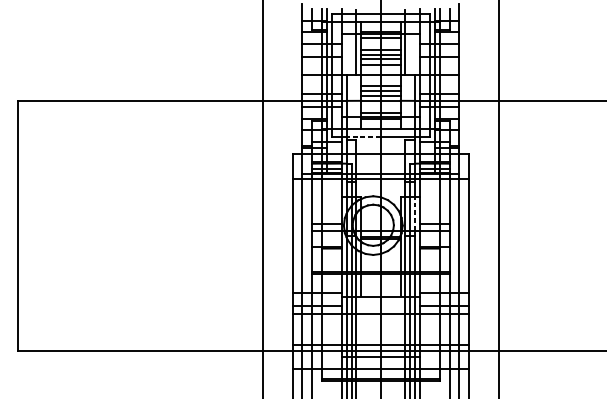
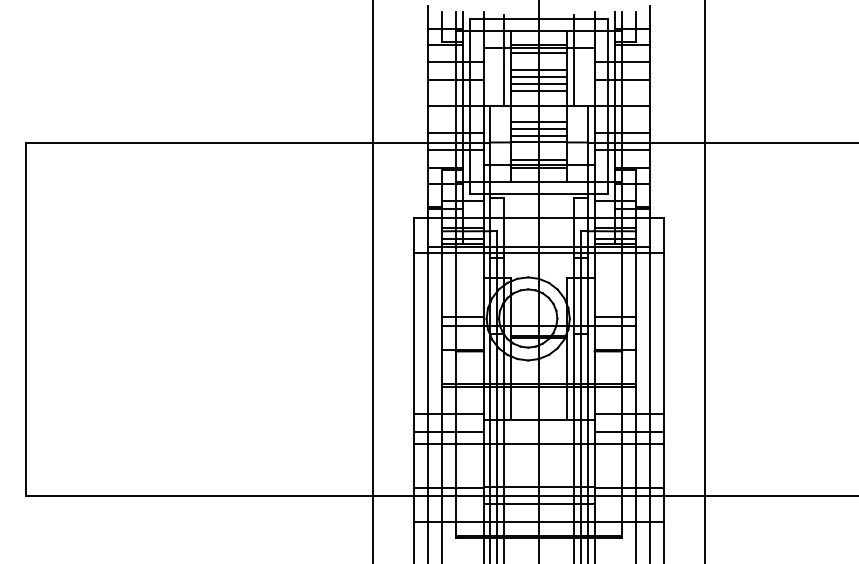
line: (363, 136) -> (514, 193), dashed -> solid
line: (415, 213) -> (587, 301), dashed -> solid

